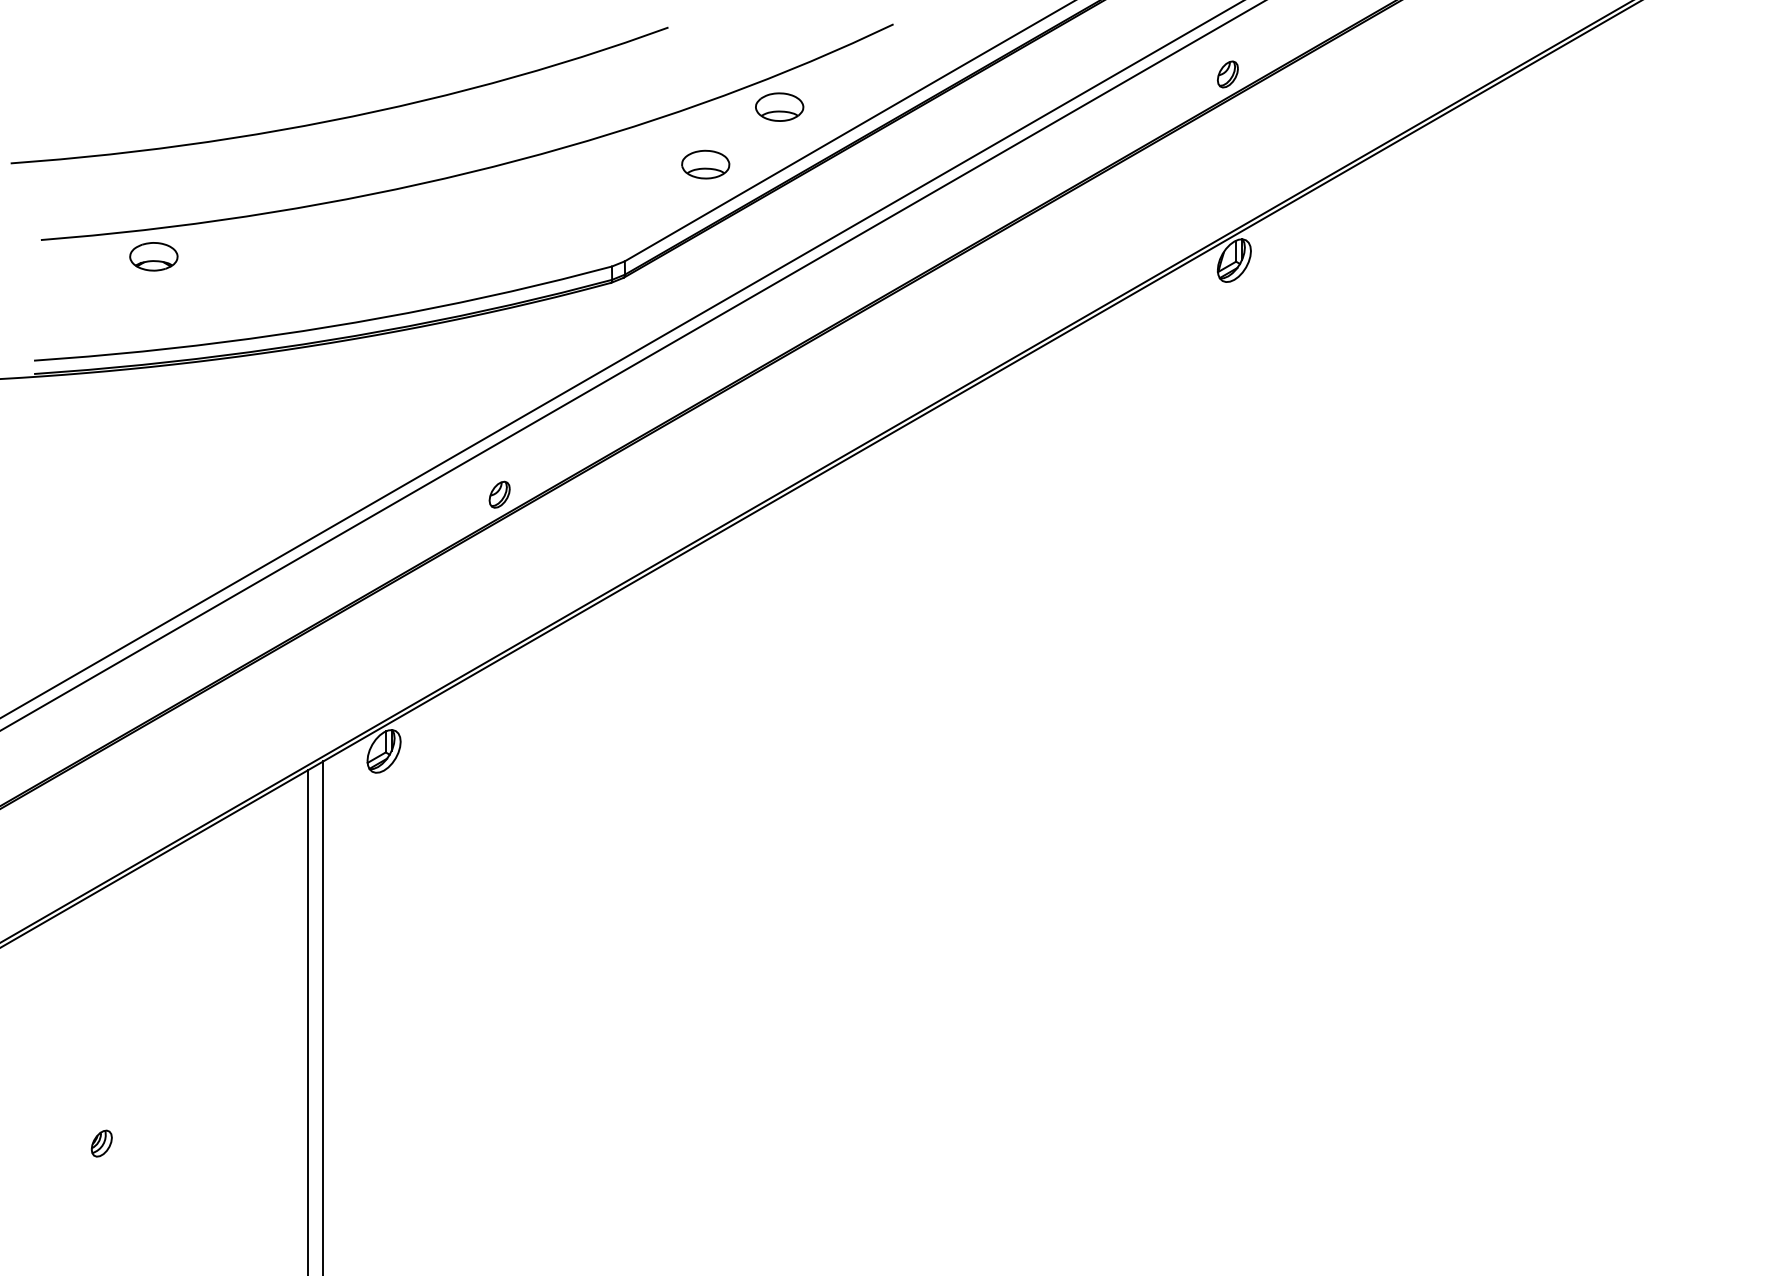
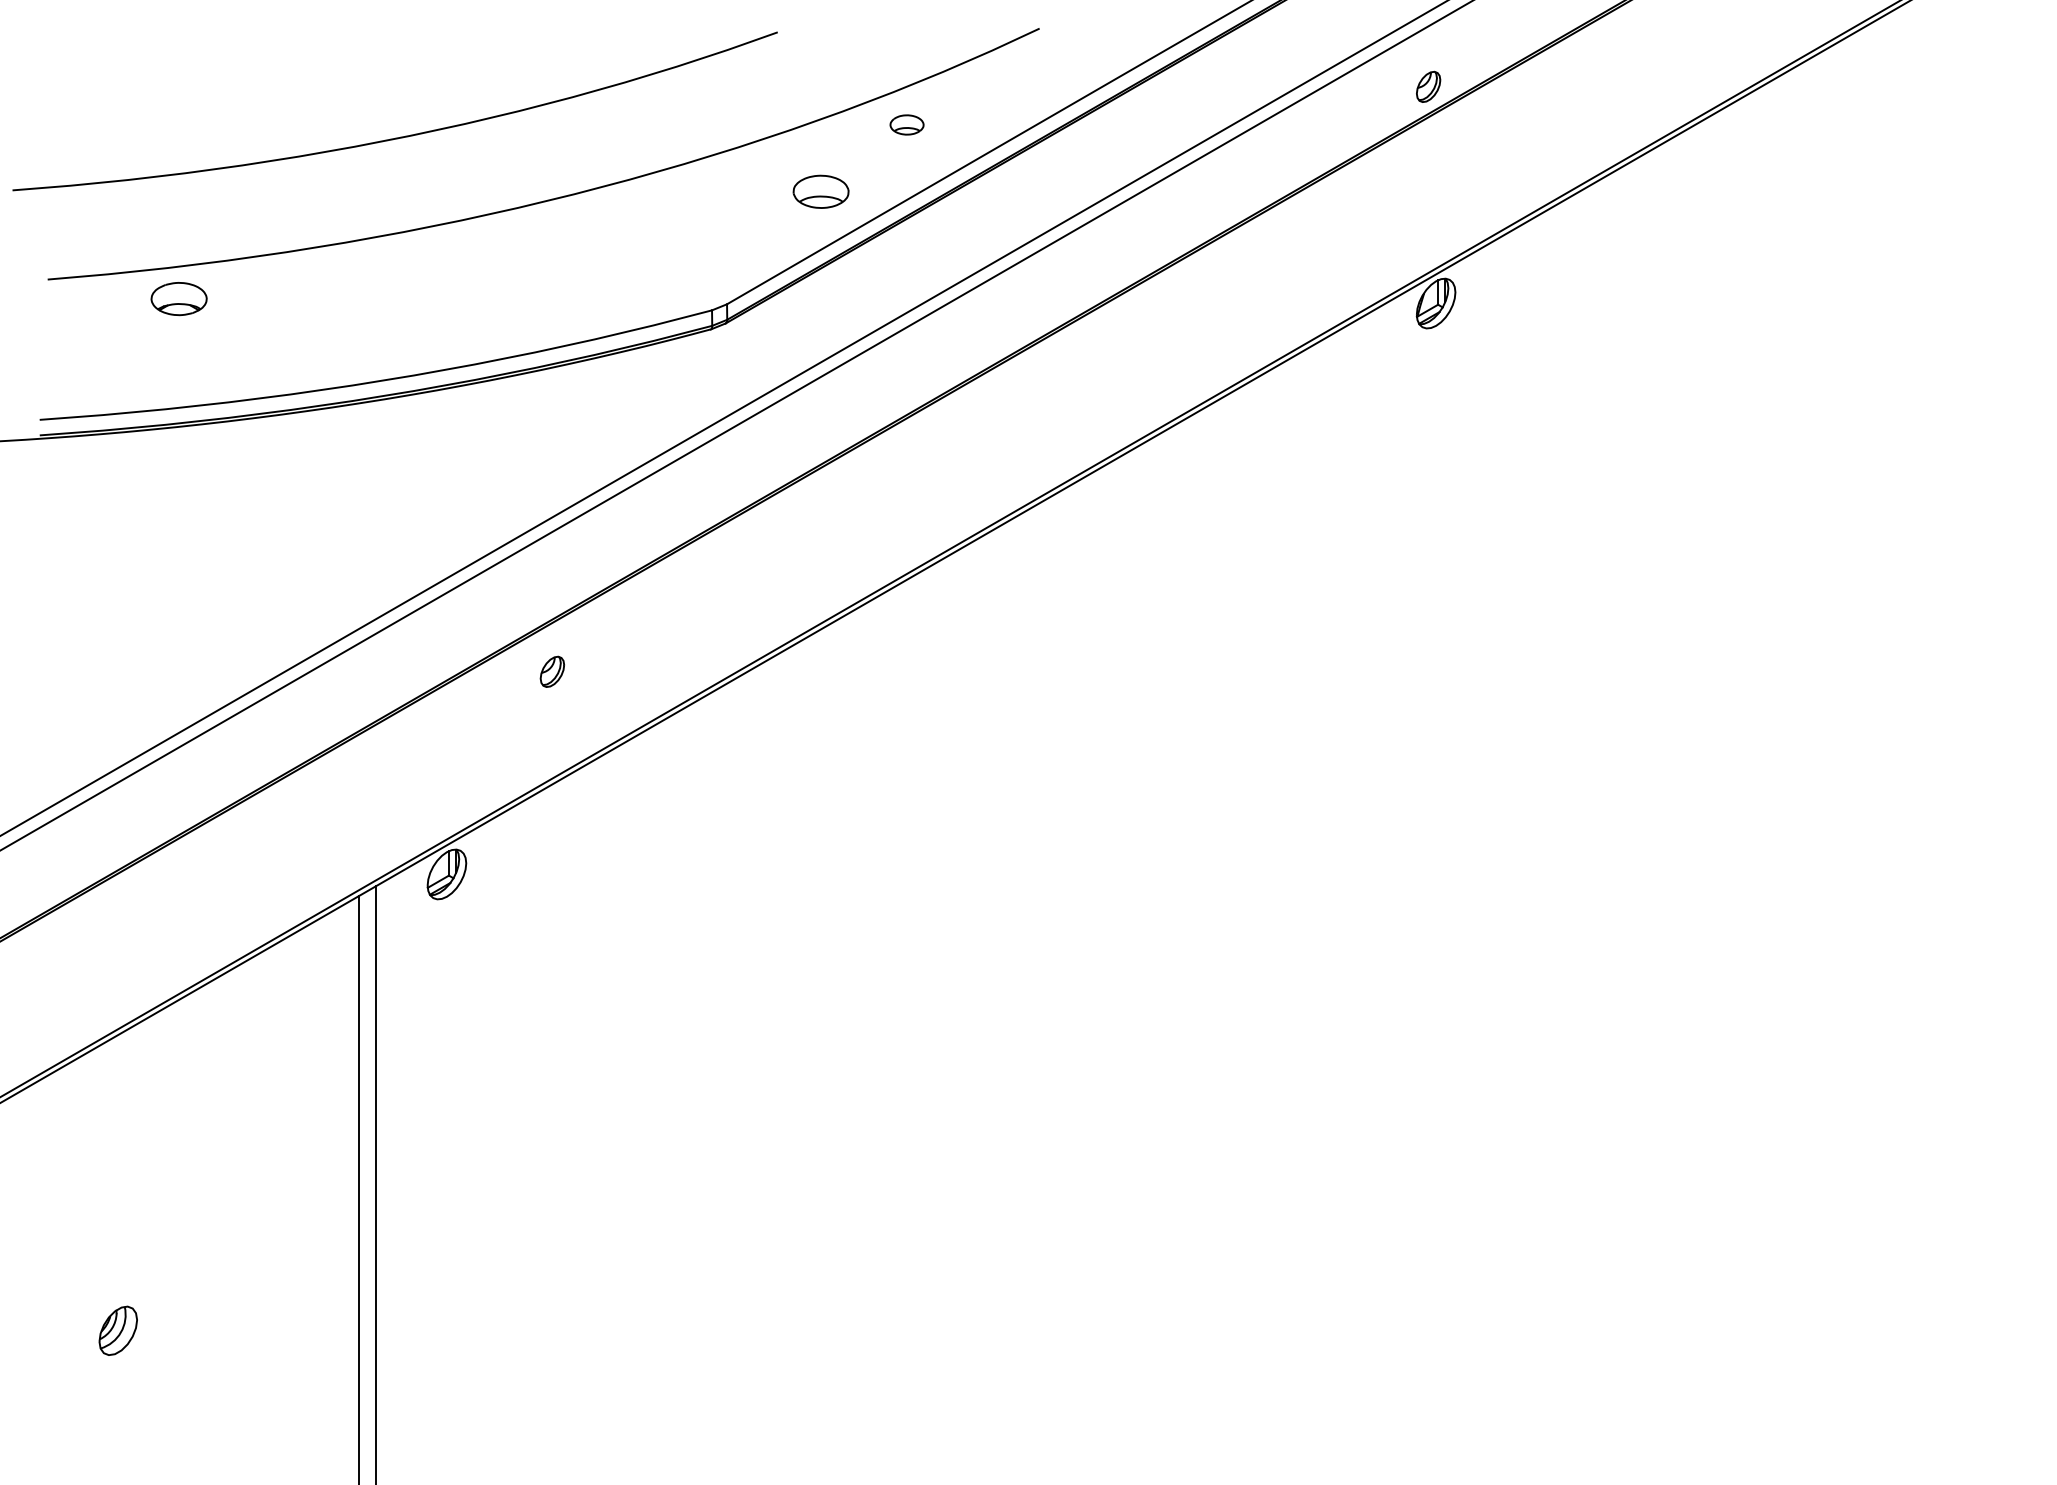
part: (779, 106) -> (906, 124), size x0.6
part: (498, 494) -> (551, 671), moved
part: (101, 1143) -> (118, 1330), size x1.6

